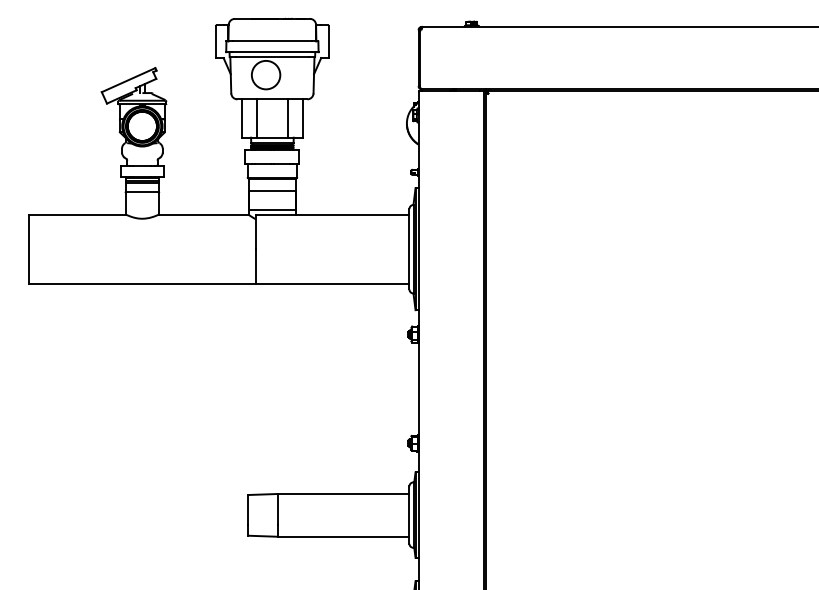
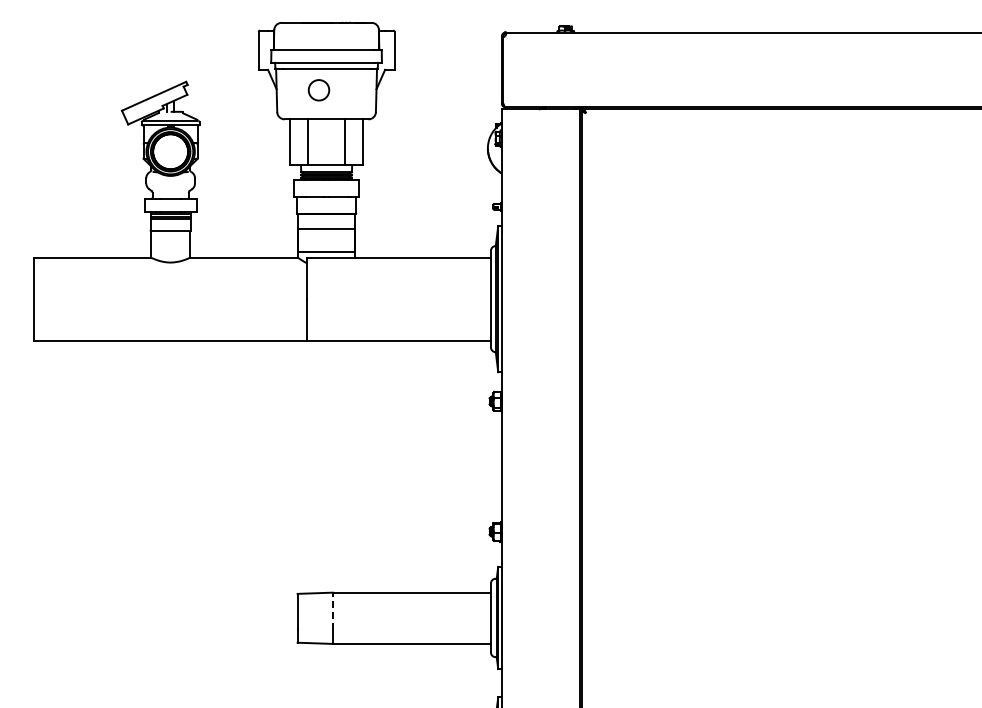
circle: (265, 75) -> (318, 90), size x0.6
line: (277, 509) -> (332, 611), solid -> dashed

